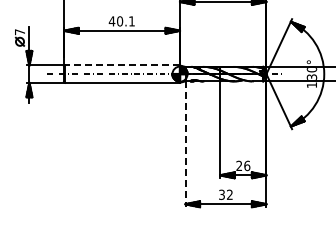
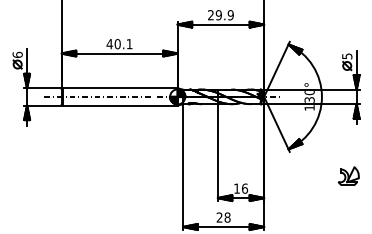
text: (19, 31) -> (17, 54), 7 -> 6
line: (121, 65) -> (119, 88), dashed -> solid
line: (185, 144) -> (183, 167), dashed -> solid
text: (238, 165) -> (236, 188), 26 -> 16
text: (225, 194) -> (223, 217), 32 -> 28

